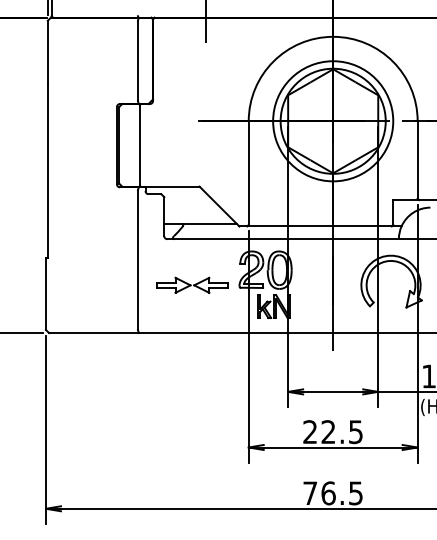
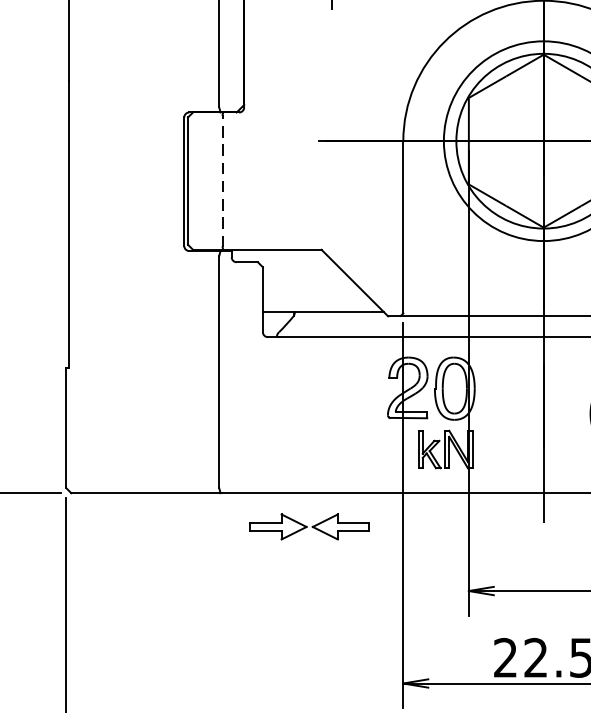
line: (140, 145) -> (223, 181), solid -> dashed
part: (192, 284) -> (309, 525), moved

